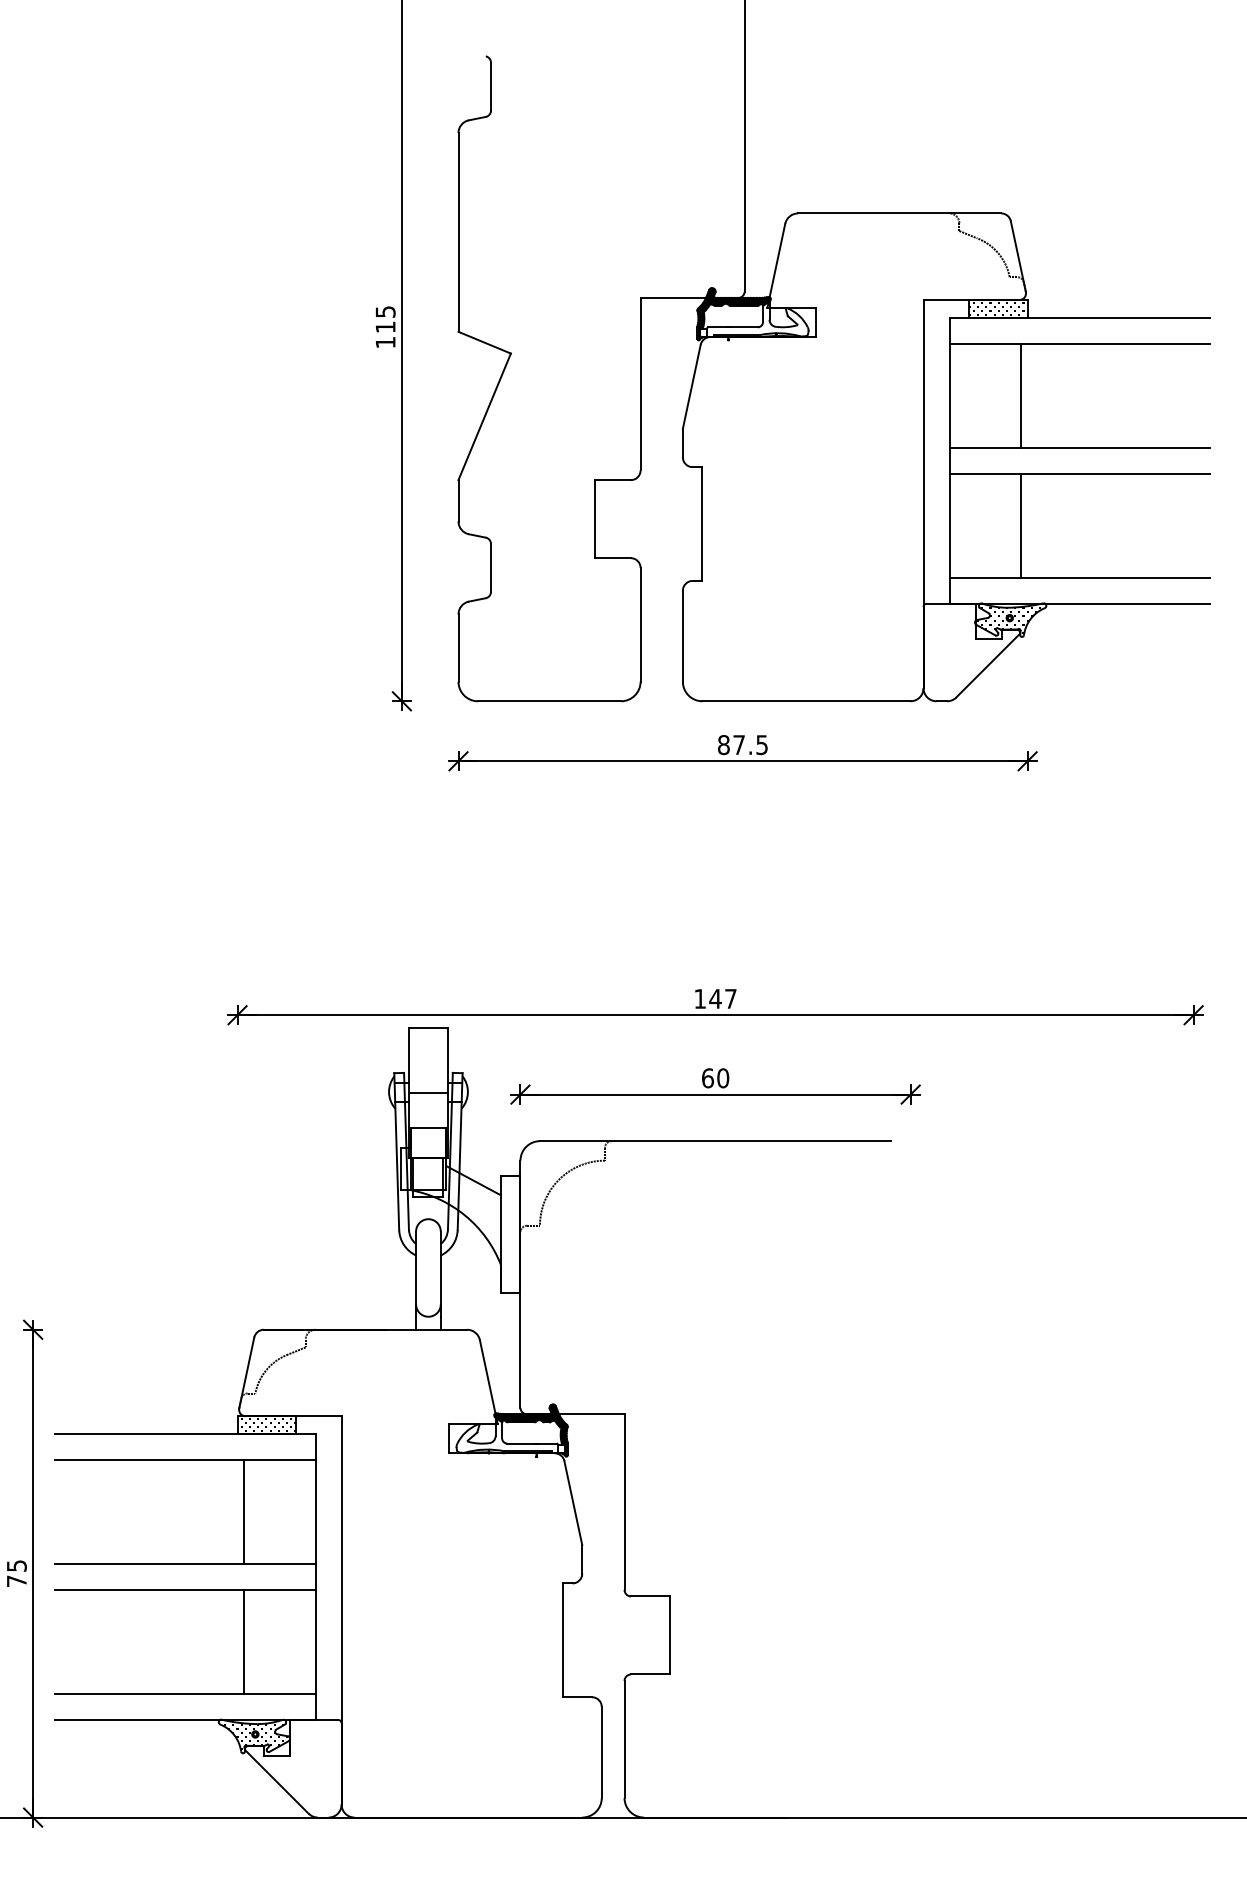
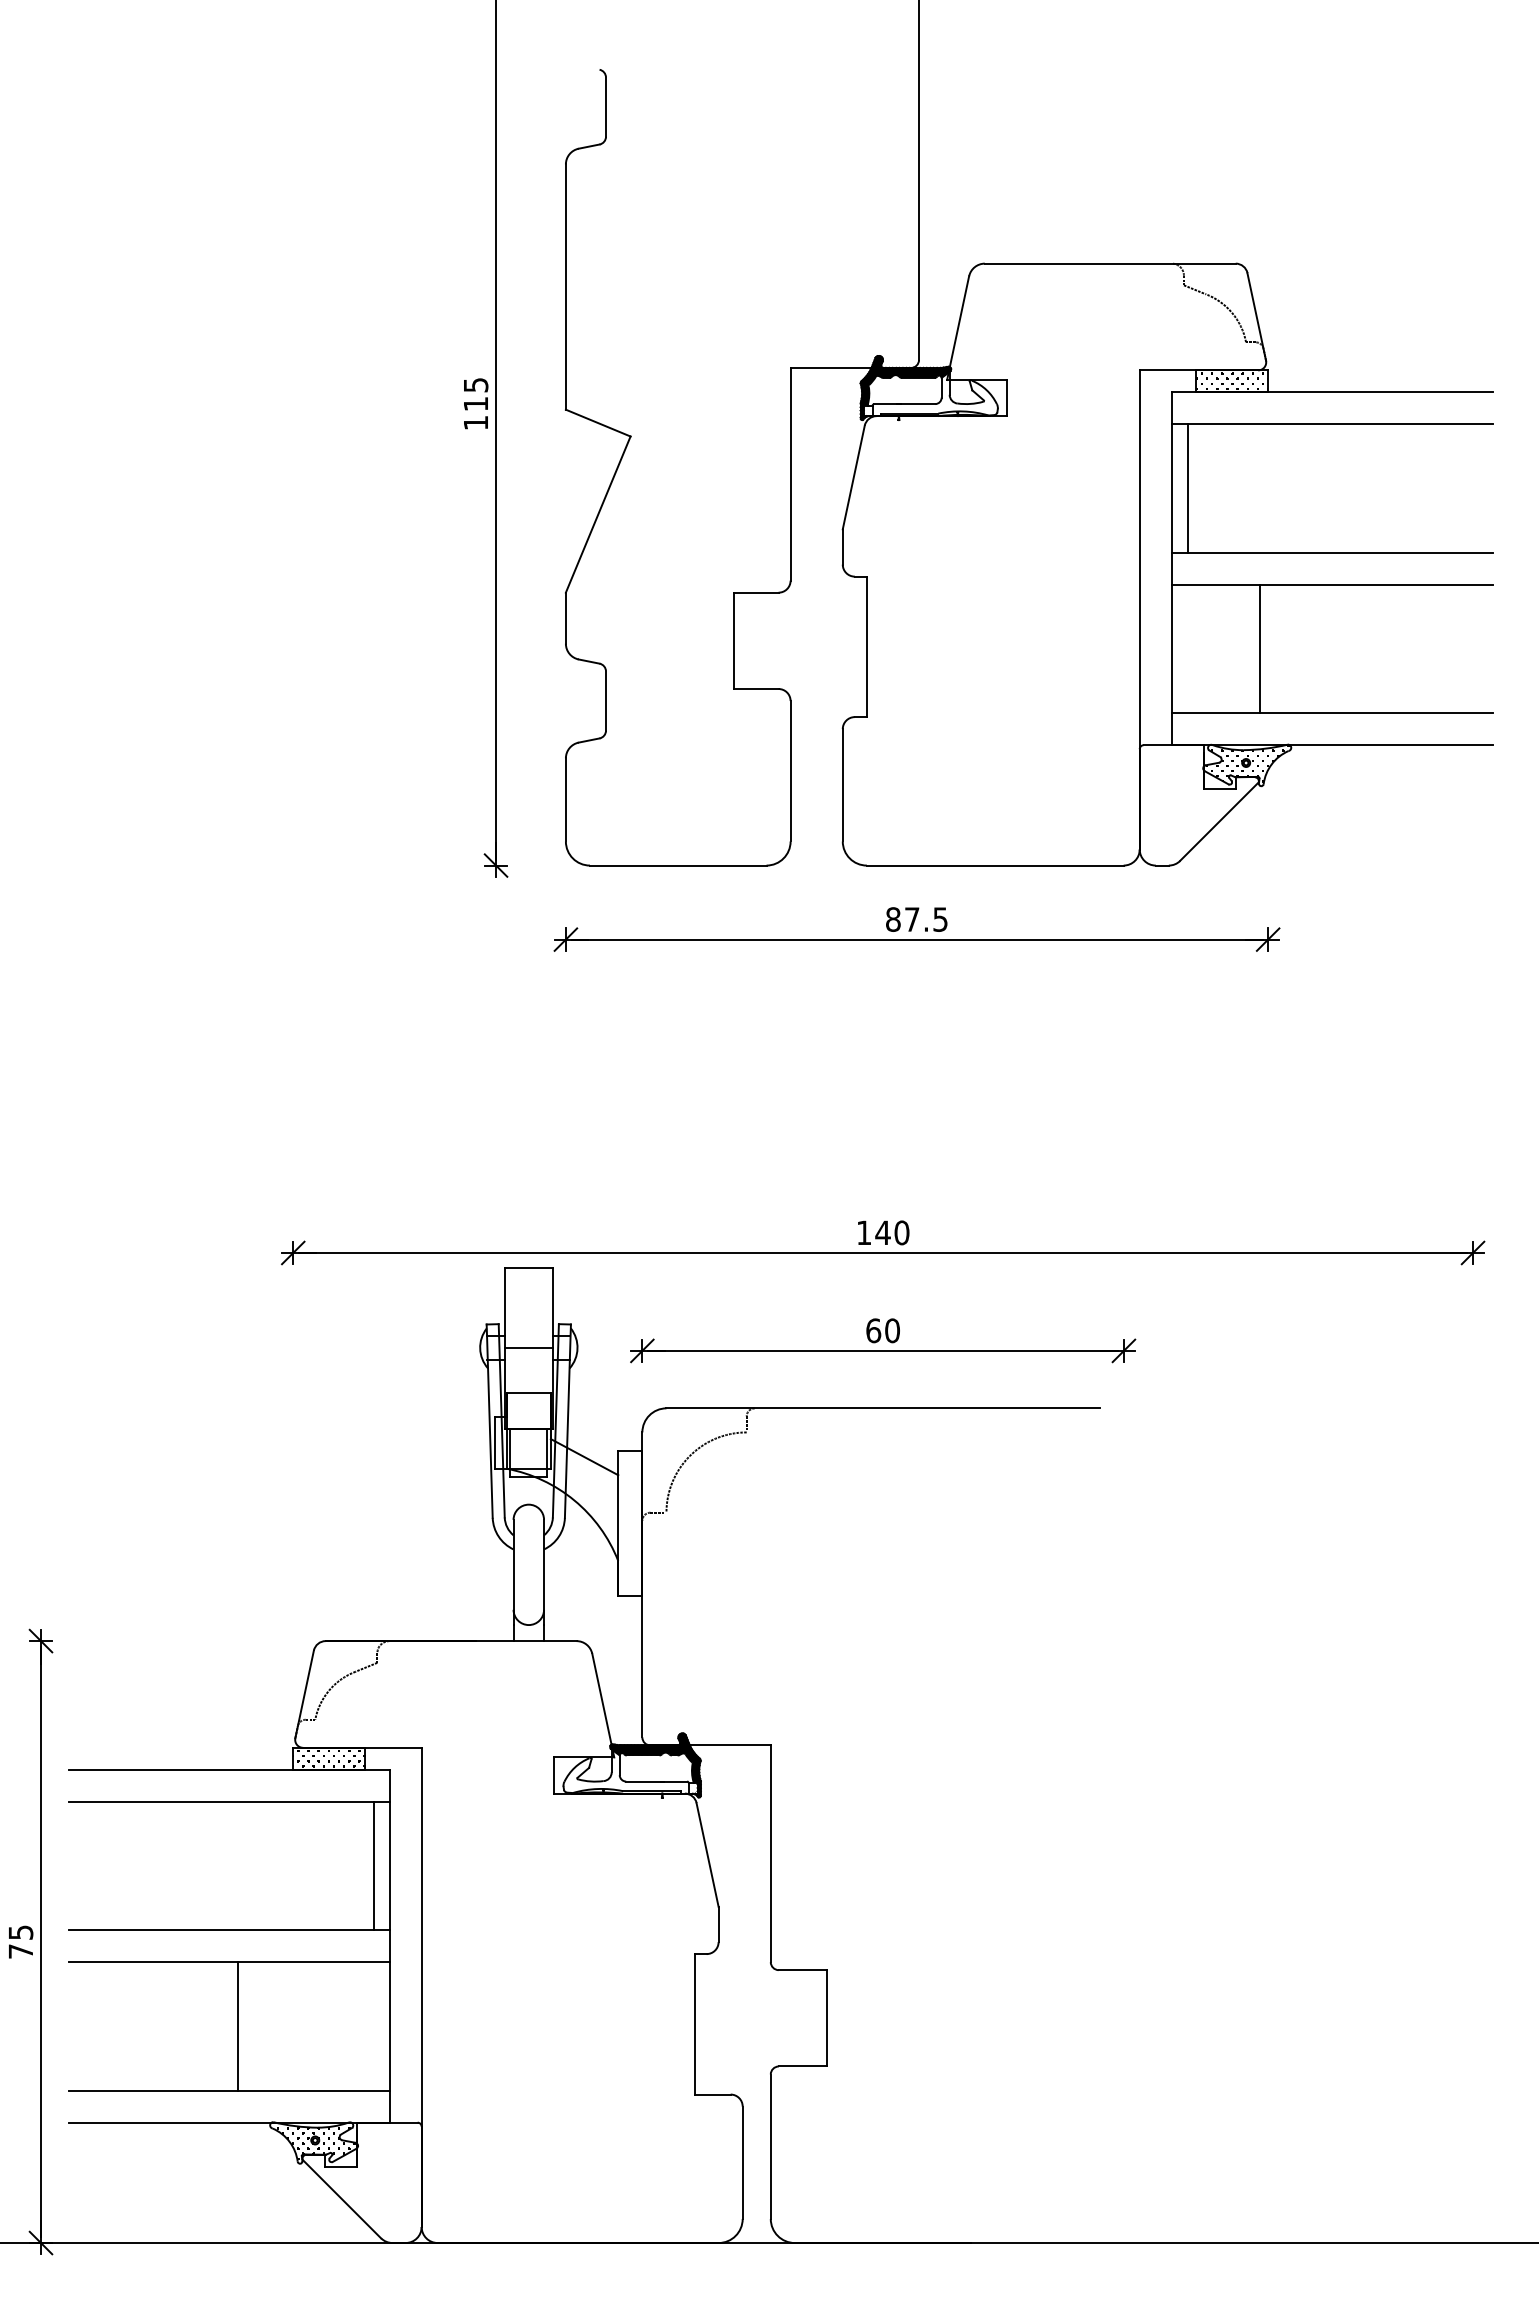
line: (1021, 395) -> (1188, 488), moved
text: (730, 998) -> (901, 1232), 147 -> 140
line: (244, 1511) -> (374, 1865), moved
line: (244, 1642) -> (238, 2026), moved

